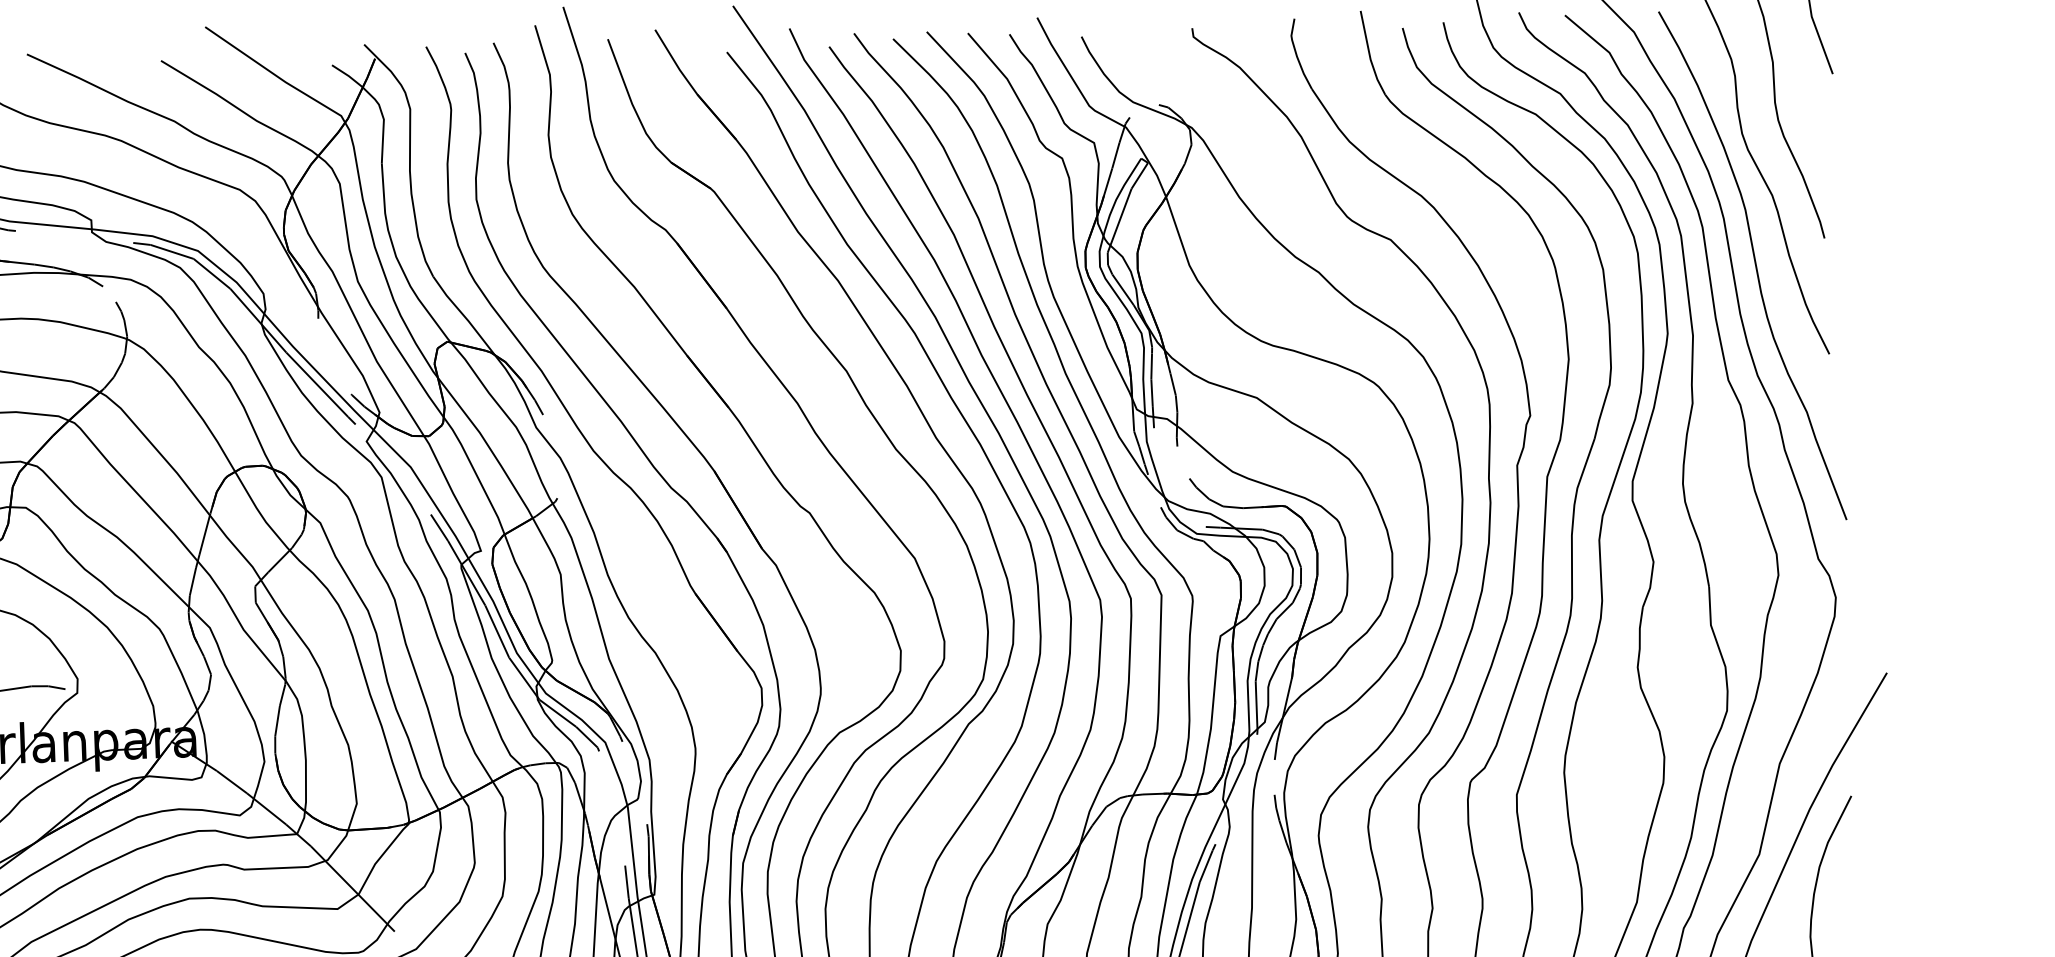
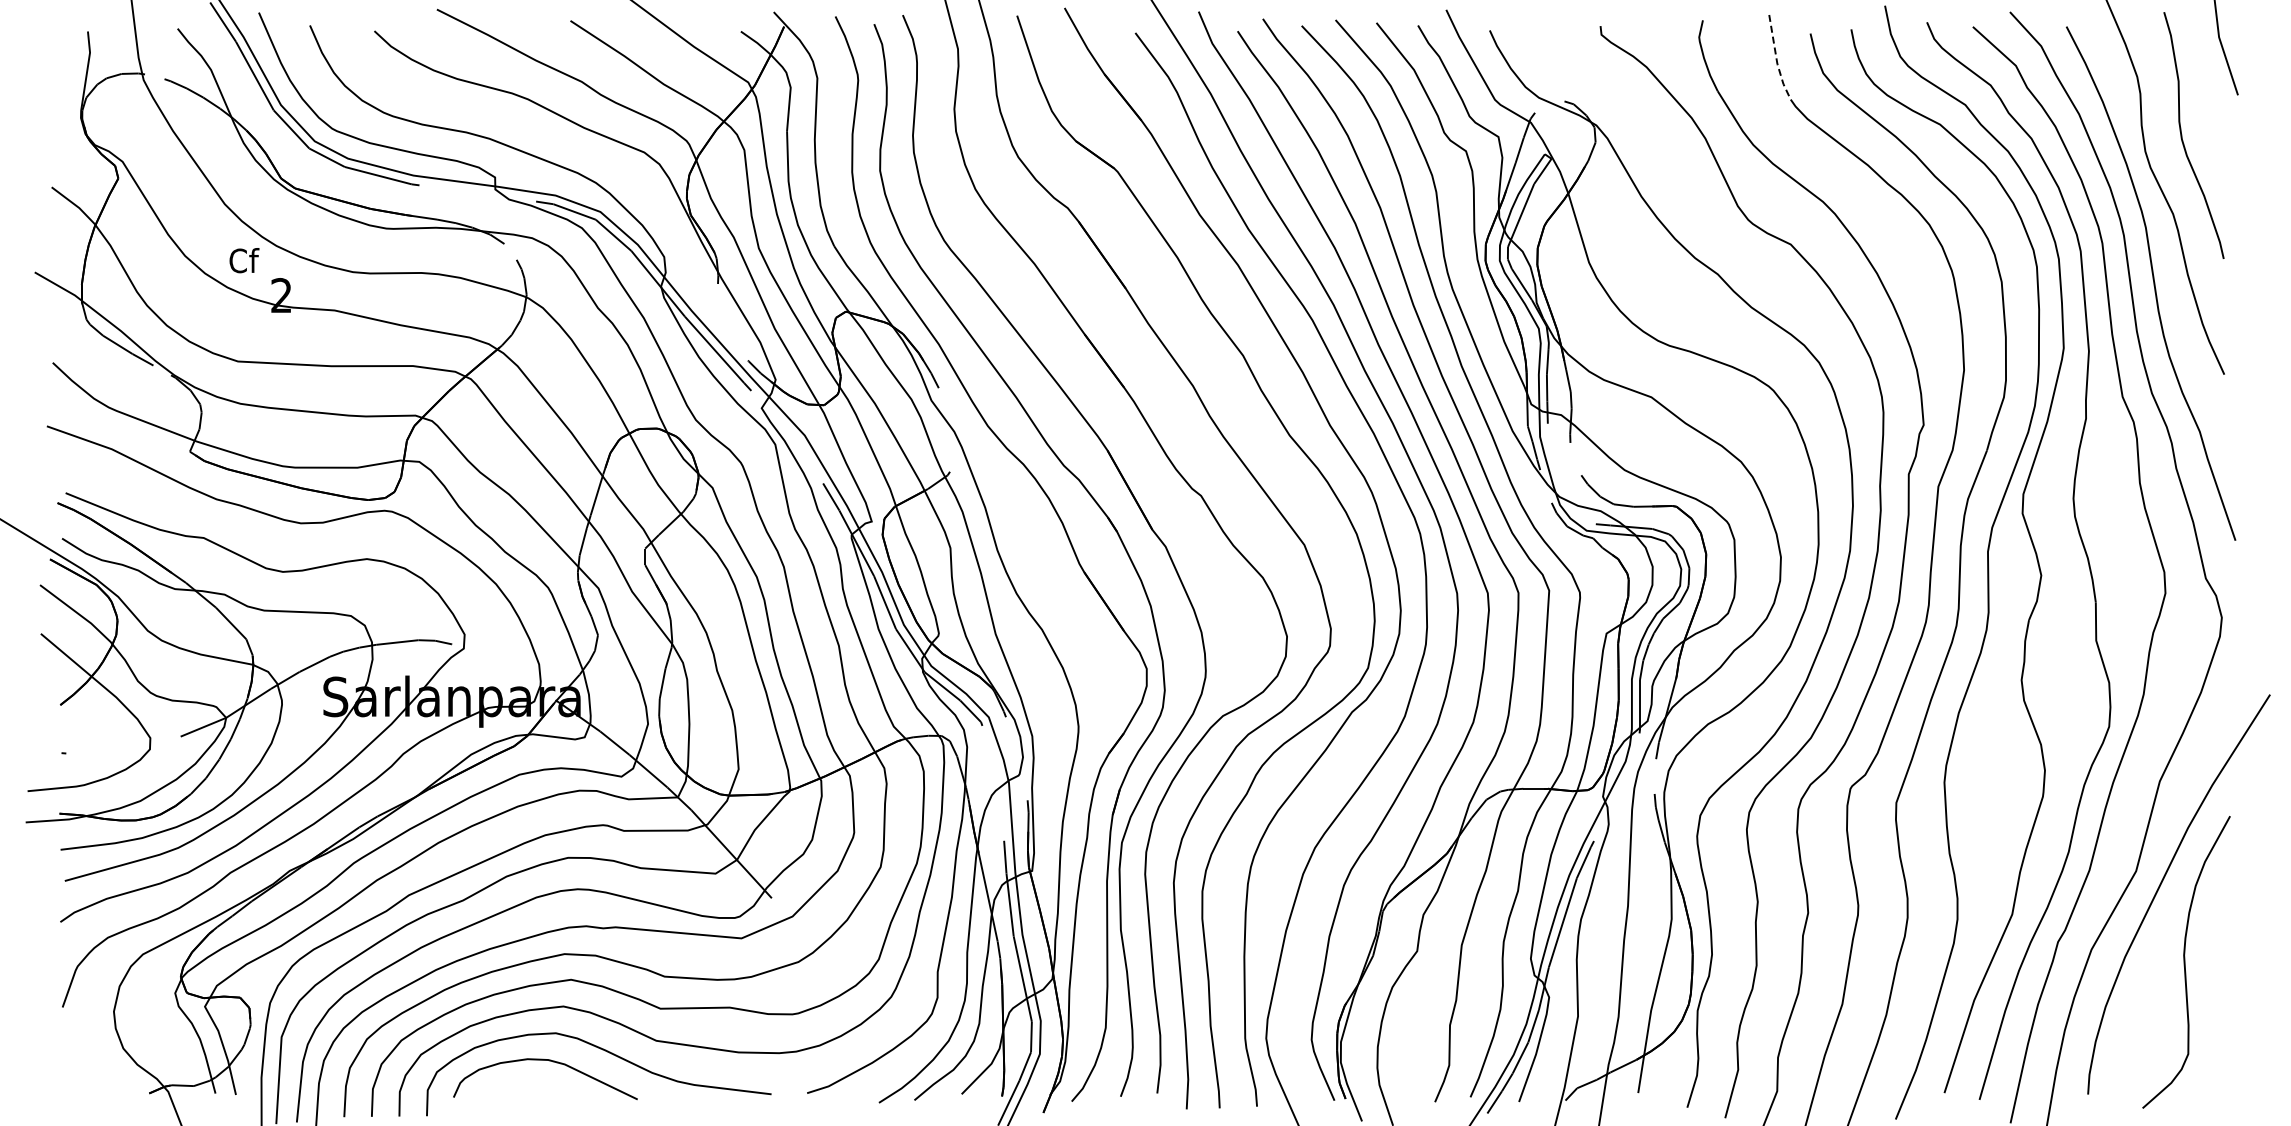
line: (1369, 56) -> (1776, 60), solid -> dashed

